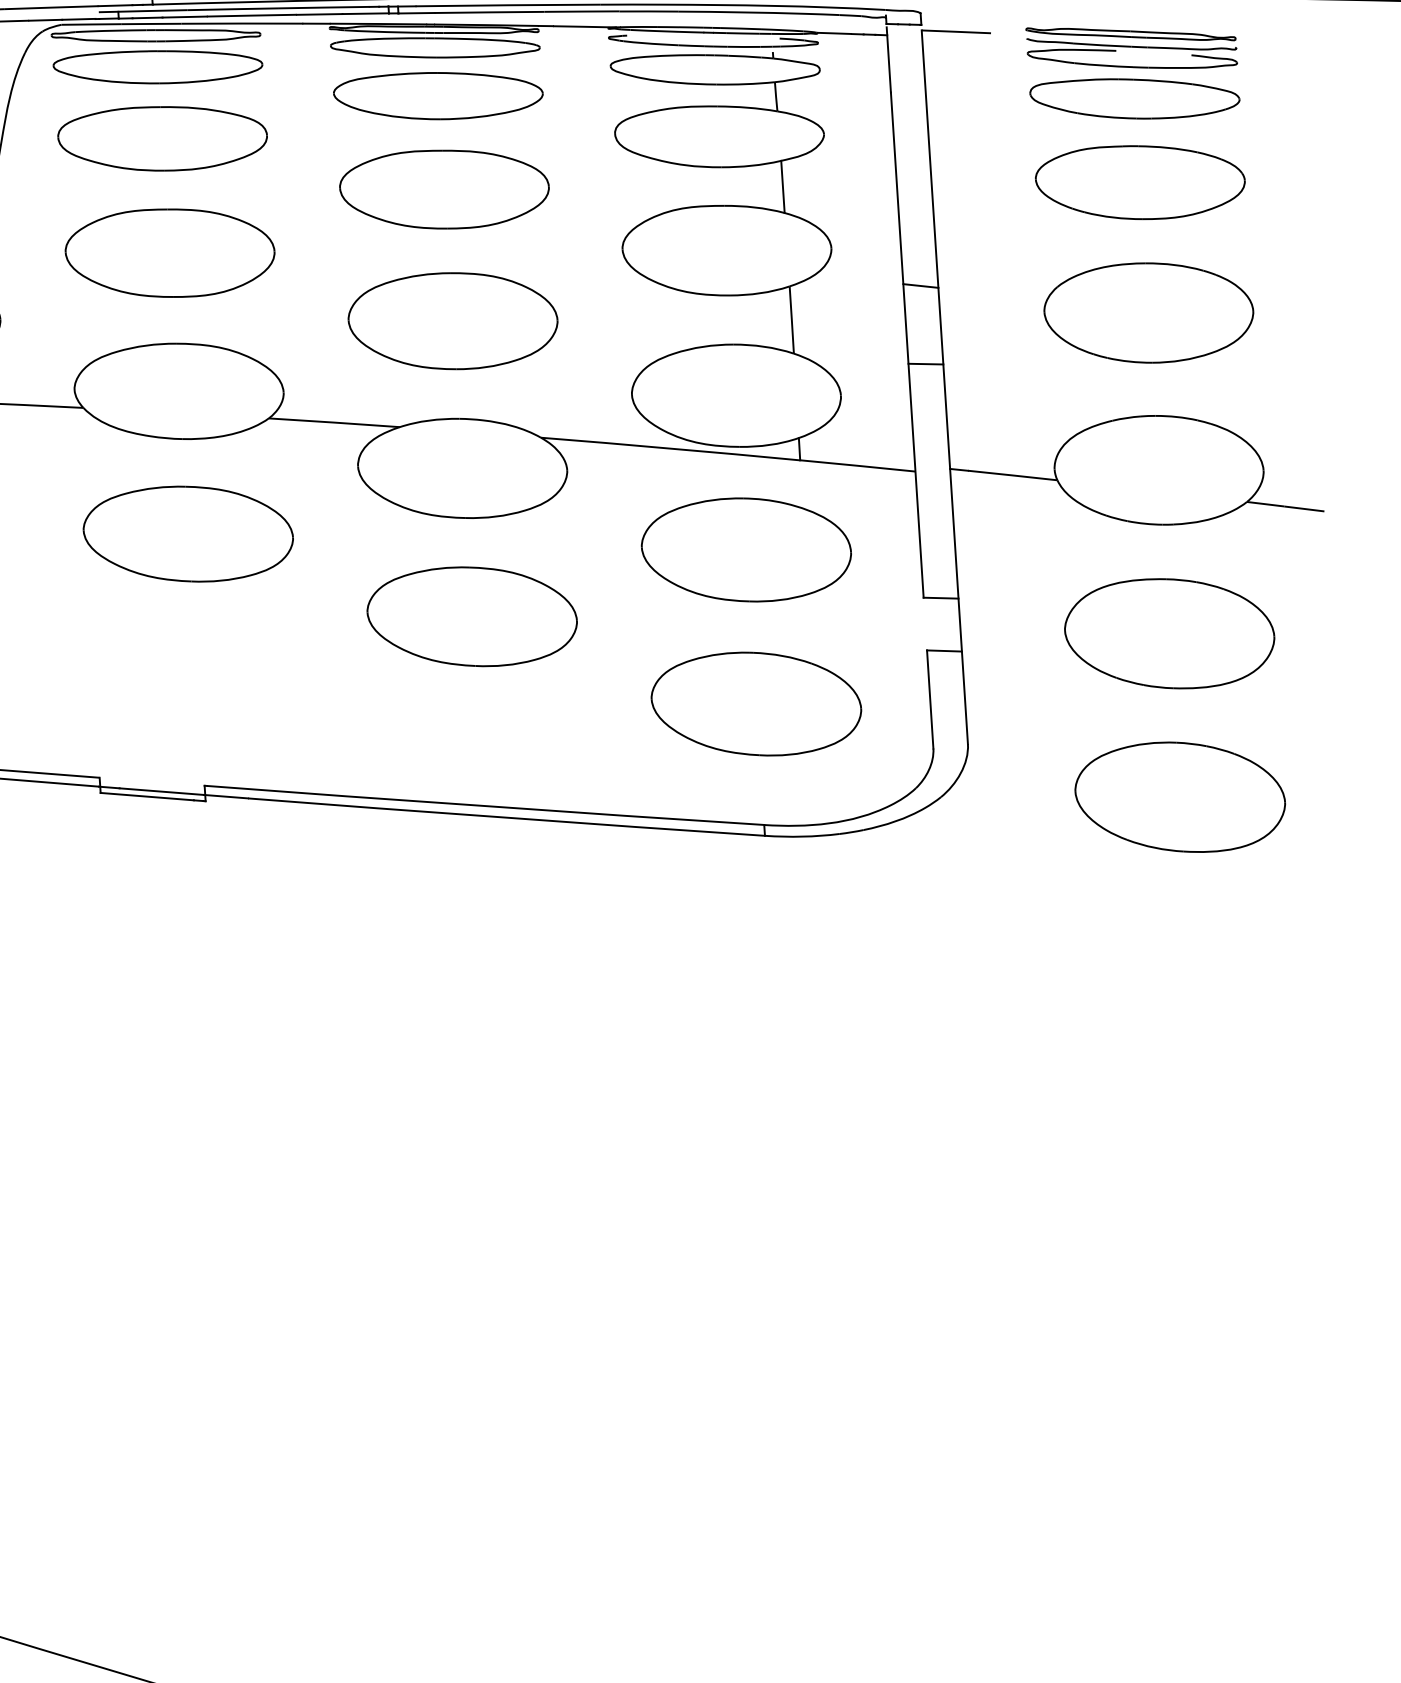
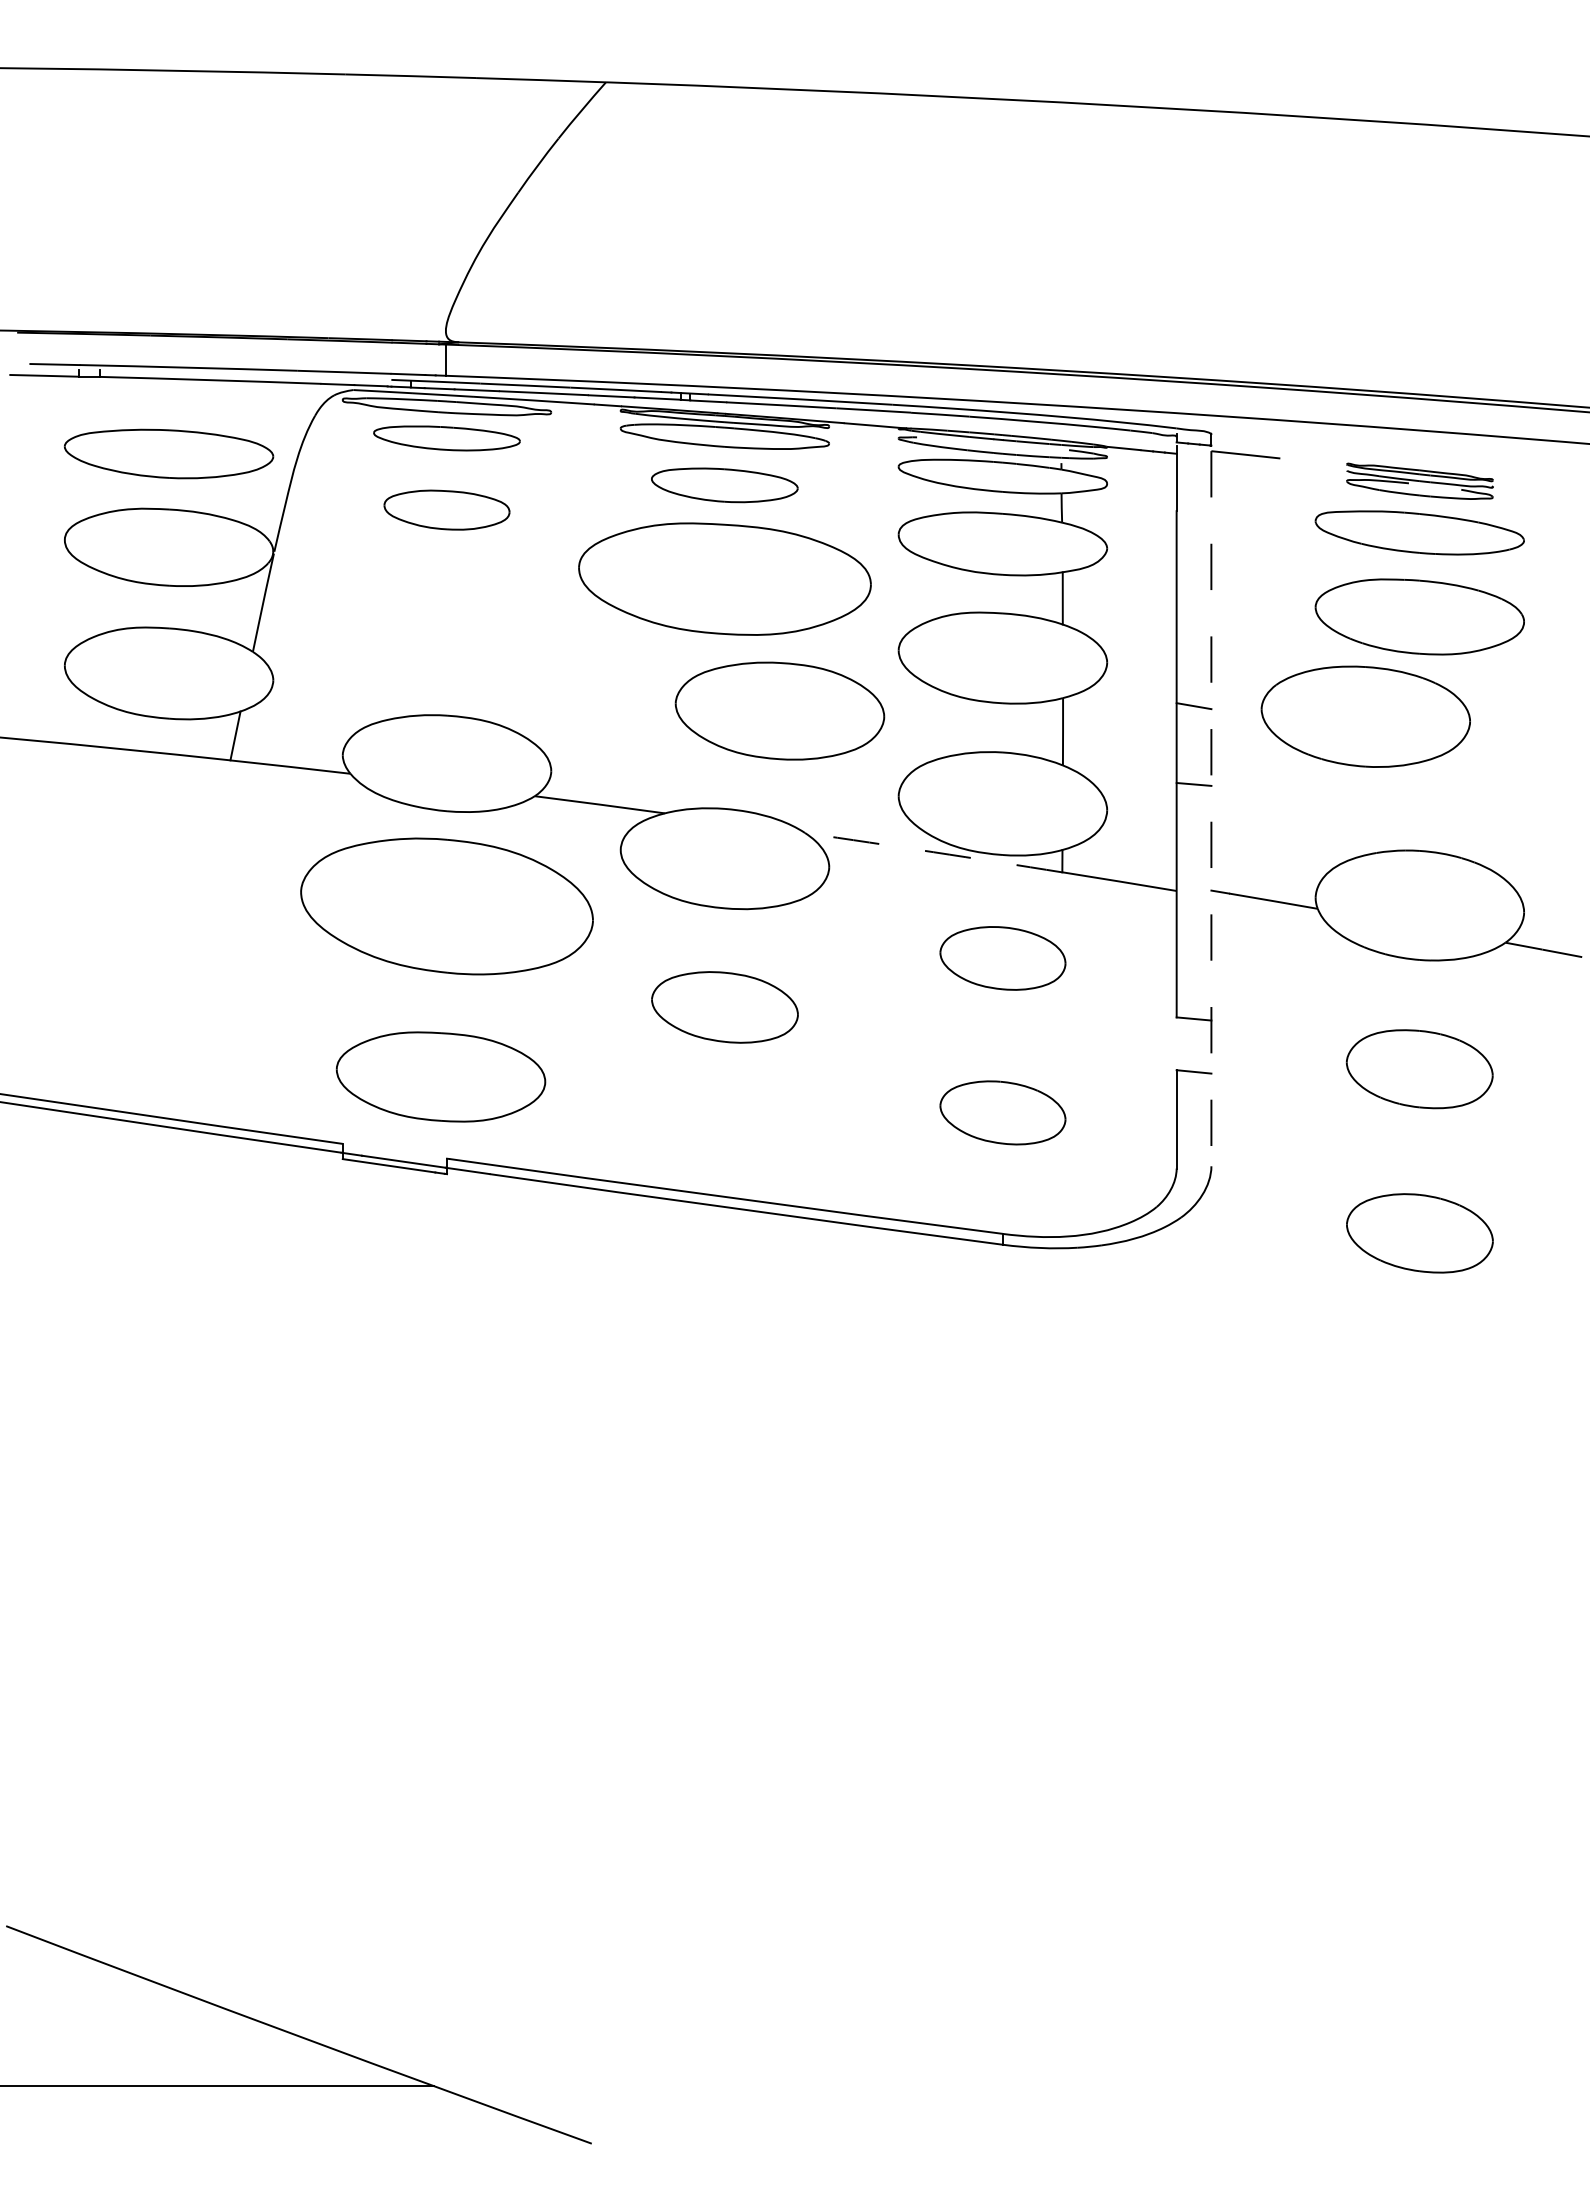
part: (1131, 47) -> (1419, 481), size x0.7
part: (157, 67) -> (446, 438), size x0.7
part: (438, 96) -> (724, 485), size x0.7
part: (162, 138) -> (446, 509), size x0.6
part: (444, 188) -> (724, 578), size x1.4
part: (169, 252) -> (440, 1076), moved
part: (1148, 312) -> (1365, 716), moved
part: (452, 320) -> (779, 710), moved
line: (944, 387) -> (1211, 808), solid -> dashed
arc: (670, 448) -> (933, 852), solid -> dashed
part: (187, 534) -> (446, 906), size x1.4
part: (746, 550) -> (1002, 958), size x0.6
part: (471, 617) -> (724, 1007), size x0.7
part: (1169, 633) -> (1419, 1068), size x0.7
part: (755, 703) -> (1002, 1112), size x0.6
part: (1179, 797) -> (1419, 1233), size x0.7

